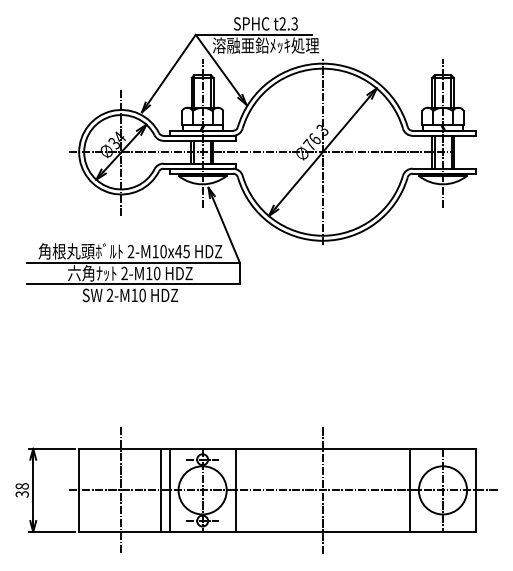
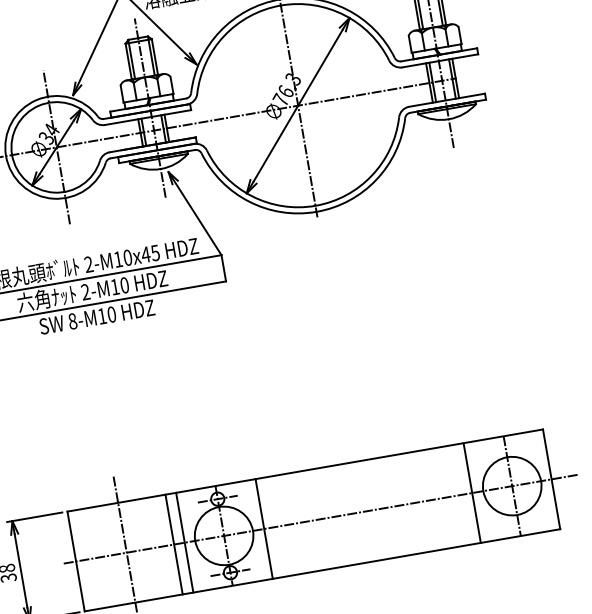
text: (109, 295) -> (72, 321), 2-M10 -> 8-M10
line: (322, 489) -> (367, 510), removed

